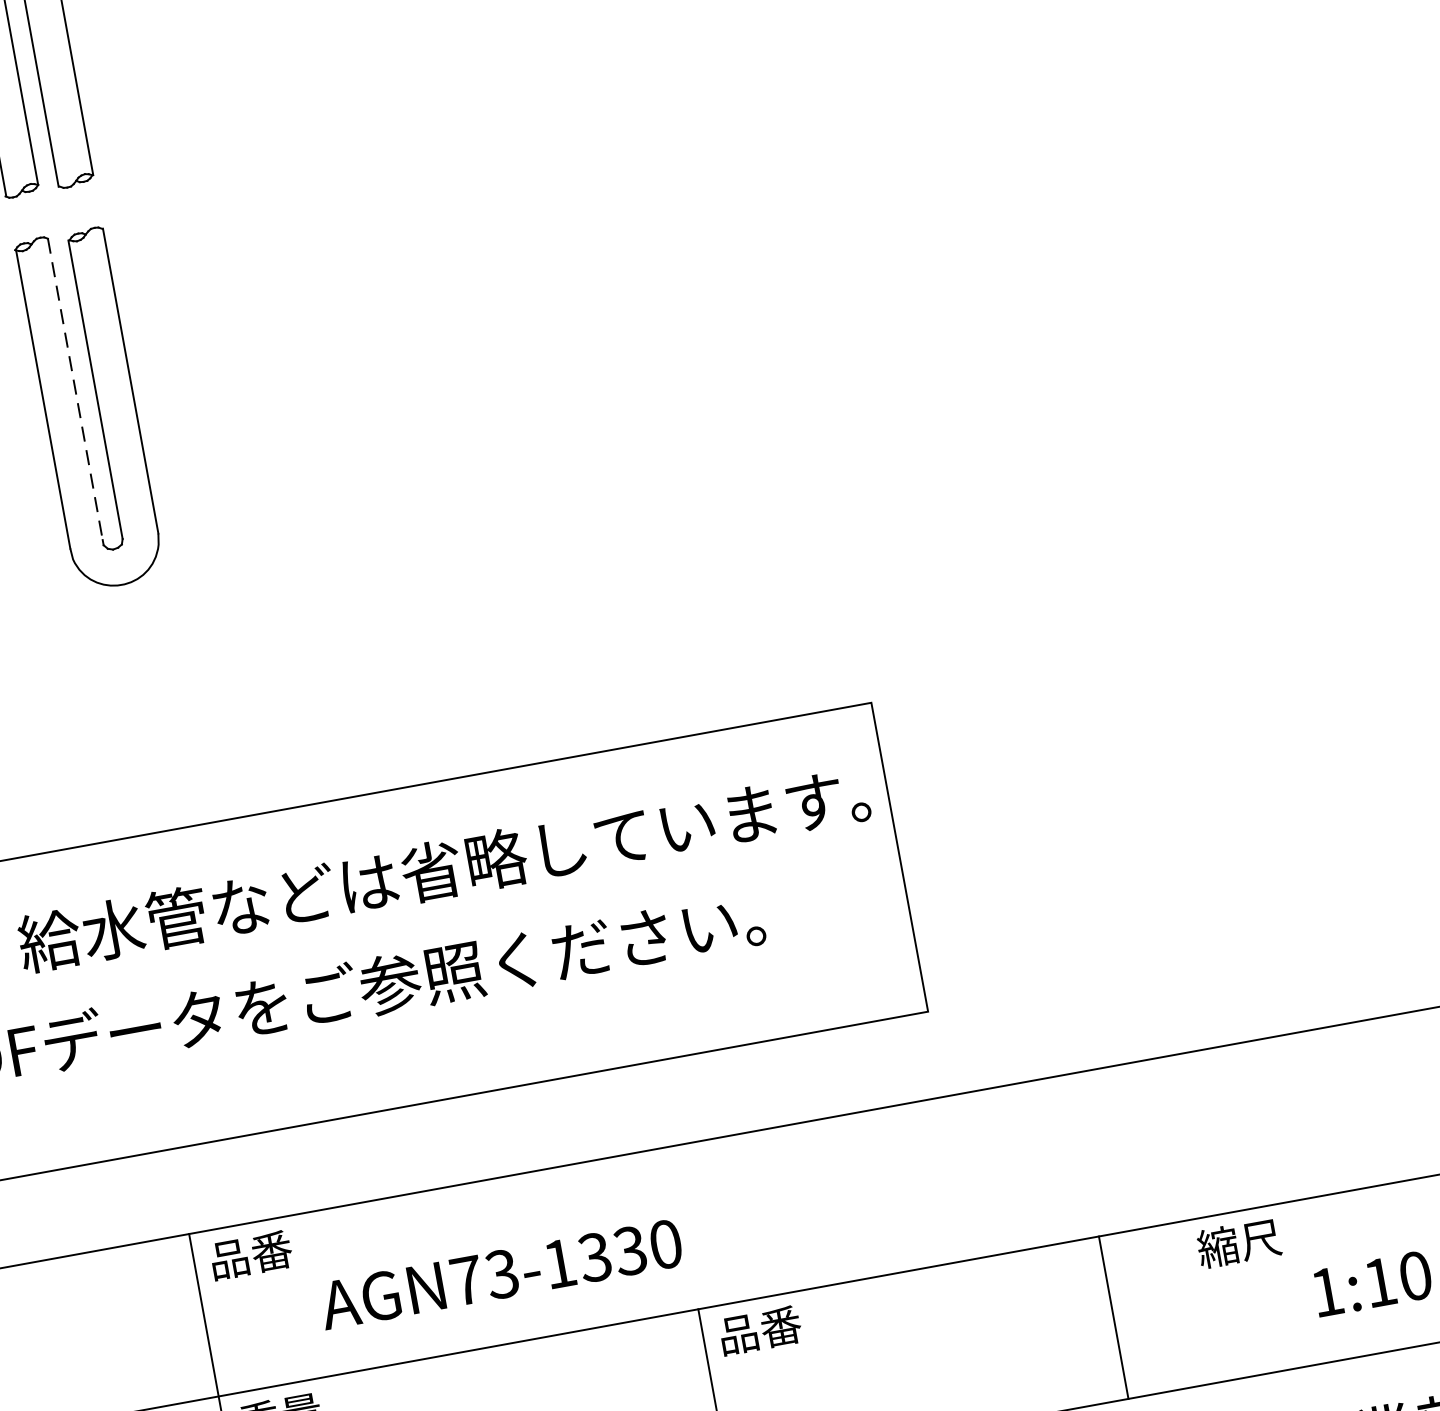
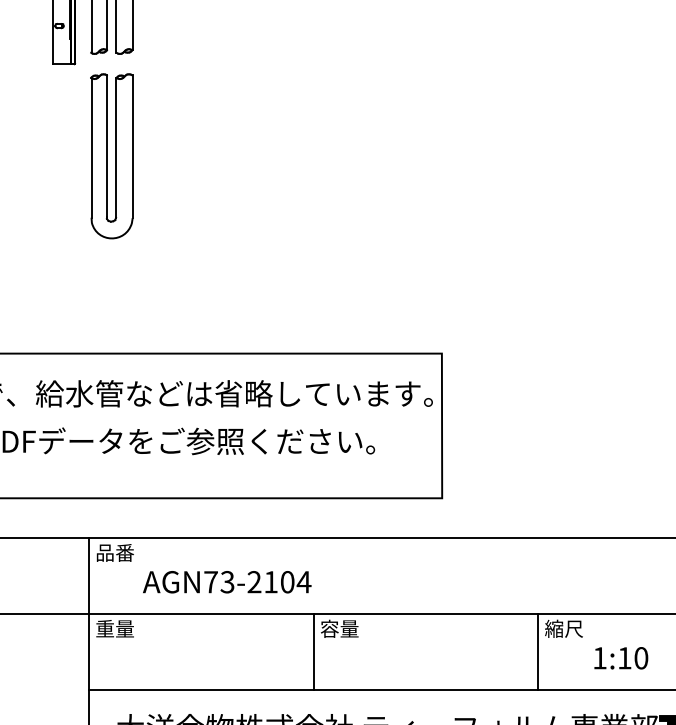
line: (74, 388) -> (106, 145), dashed -> solid
text: (613, 1254) -> (279, 582), AGN73-1330 -> AGN73-2104
line: (1114, 1318) -> (538, 652), moved
text: (759, 1329) -> (339, 628), 品番 -> 容量

